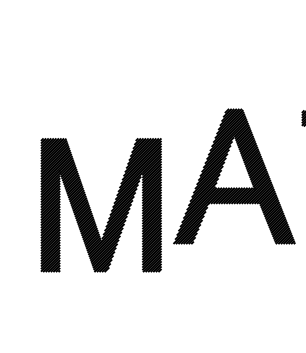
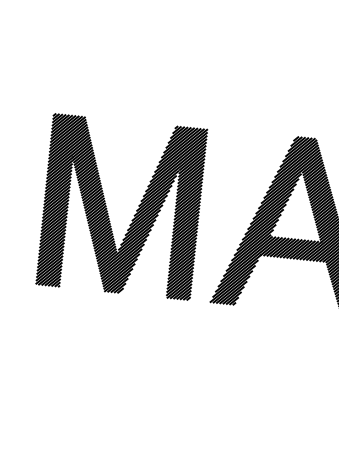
part: (91, 209) -> (108, 211), moved

